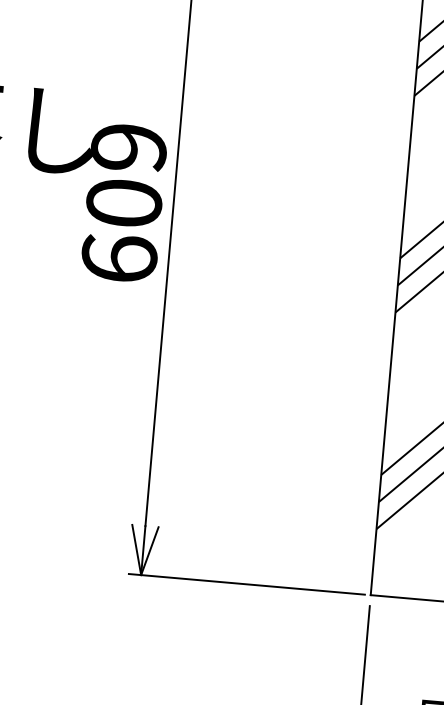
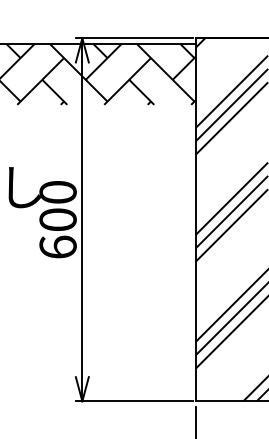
text: (127, 147) -> (57, 192), 609 -> 600

